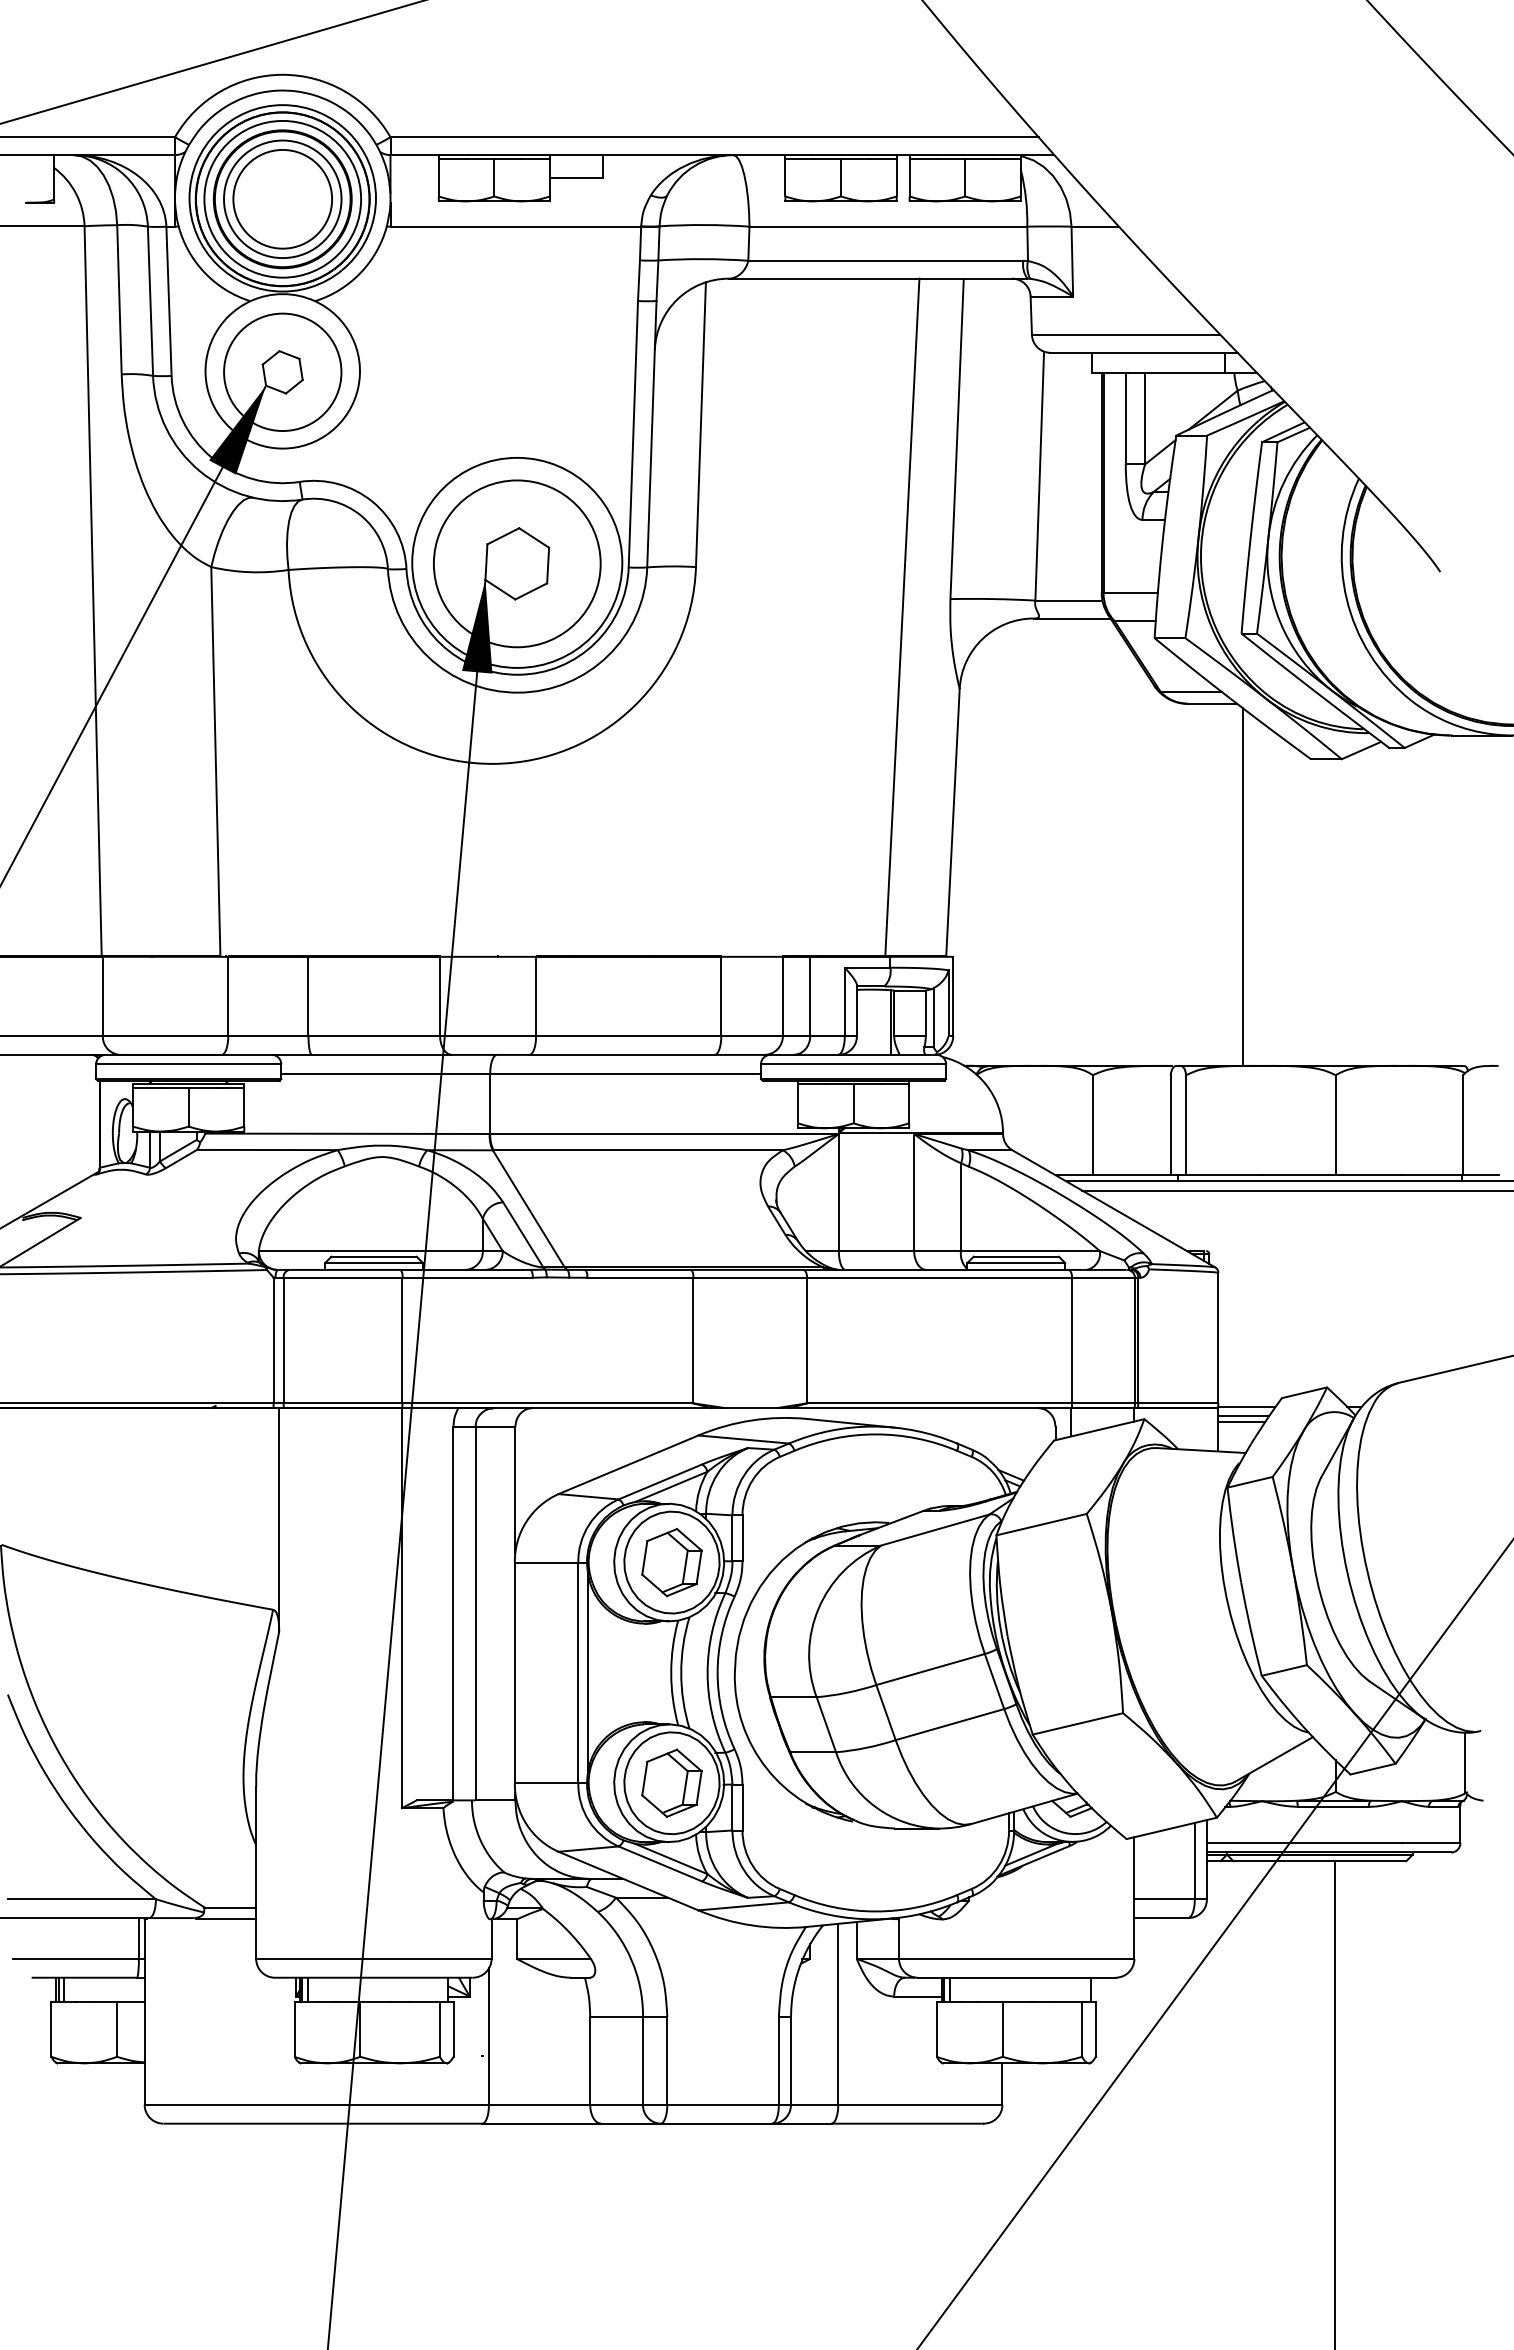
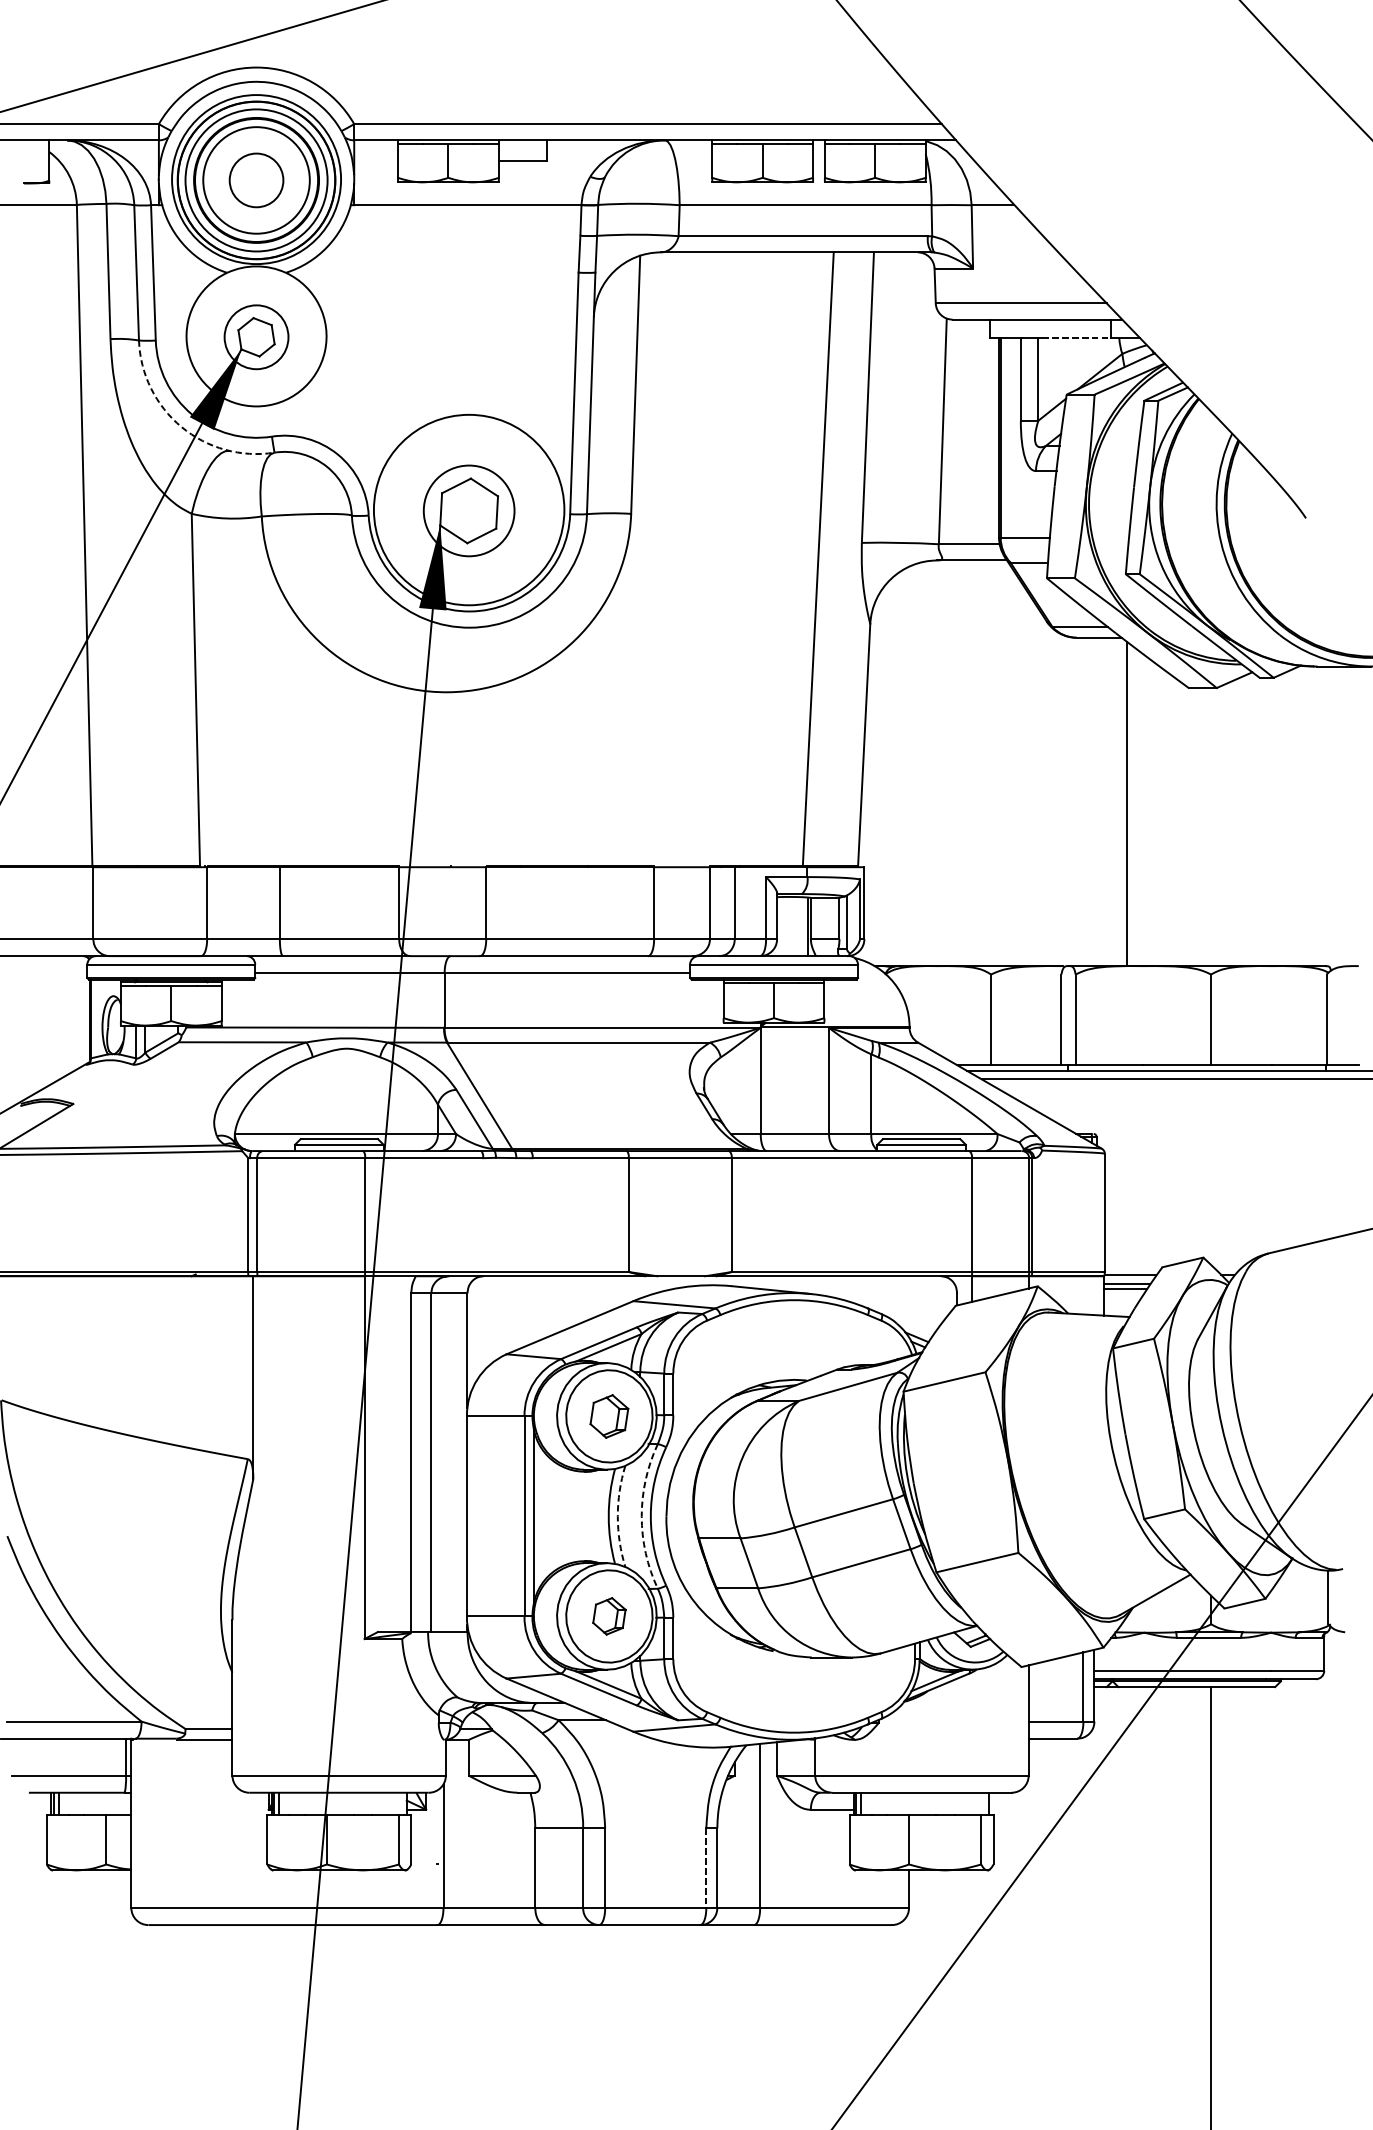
circle: (282, 198) -> (256, 179), size x0.6
circle: (282, 372) -> (256, 337), size x0.6
line: (1187, 372) -> (1076, 337), solid -> dashed
arc: (200, 471) -> (181, 427), solid -> dashed
circle: (516, 563) -> (468, 510), size x0.6
part: (671, 1562) -> (608, 1416), size x0.7
arc: (681, 1672) -> (618, 1516), solid -> dashed
arc: (707, 1672) -> (641, 1516), solid -> dashed
part: (671, 1782) -> (608, 1615), size x0.6
line: (778, 2060) -> (705, 1867), solid -> dashed

